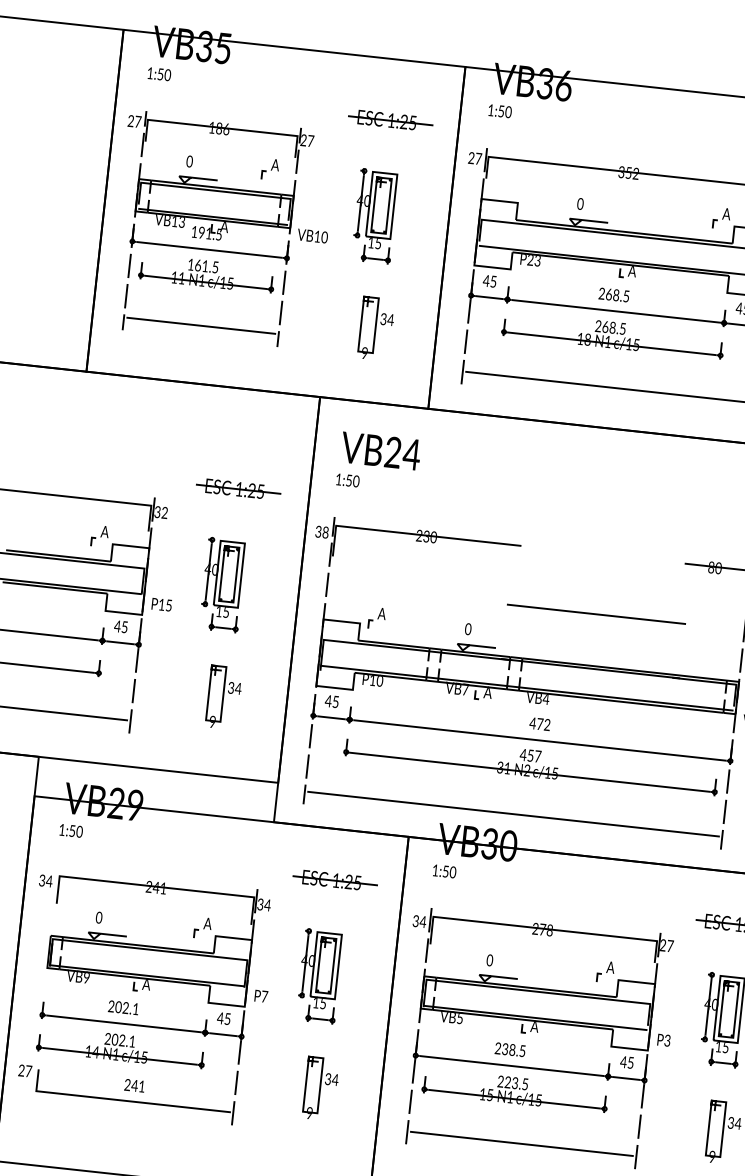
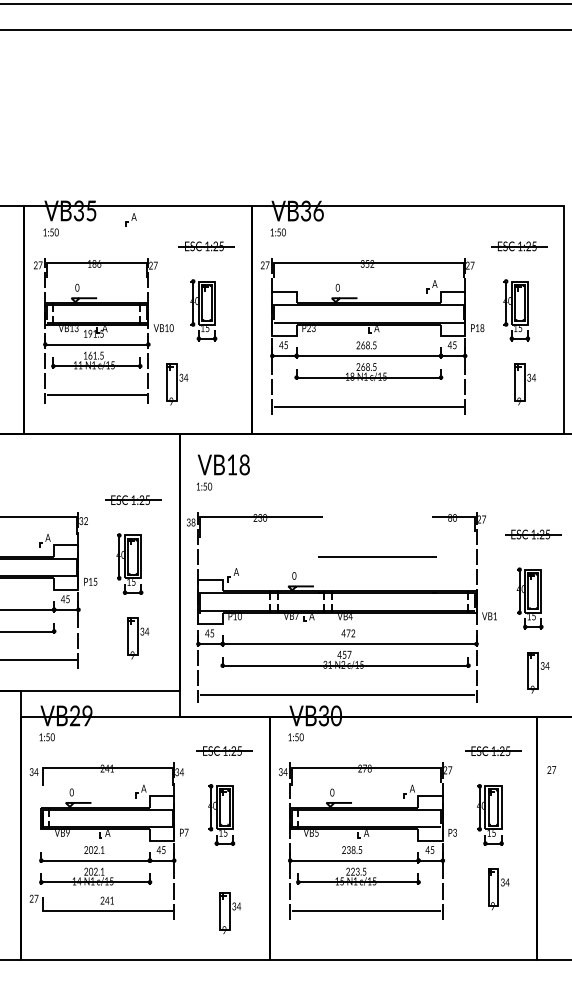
part: (269, 168) -> (130, 219), moved
part: (376, 328) -> (177, 384), moved
text: (402, 452) -> (238, 464), VB24 -> VB18
part: (319, 1088) -> (229, 913), moved

